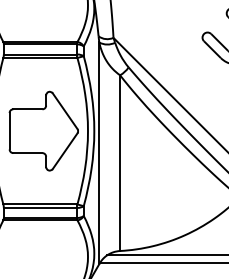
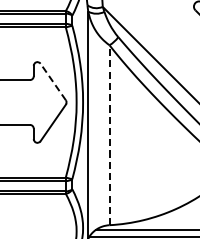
line: (65, 111) -> (53, 82), solid -> dashed
line: (120, 163) -> (109, 135), solid -> dashed

